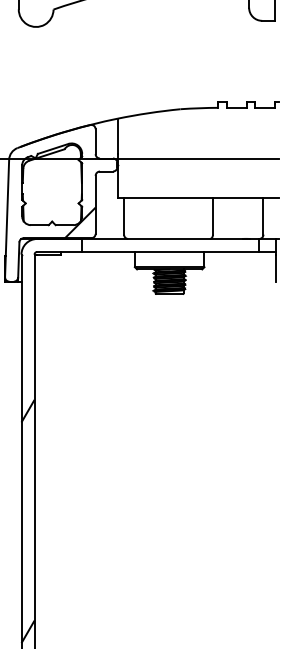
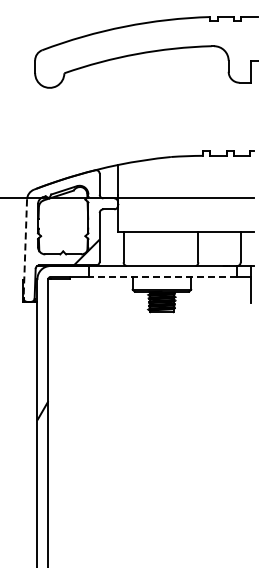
line: (7, 219) -> (25, 249), solid -> dashed
line: (170, 251) -> (162, 276), solid -> dashed

